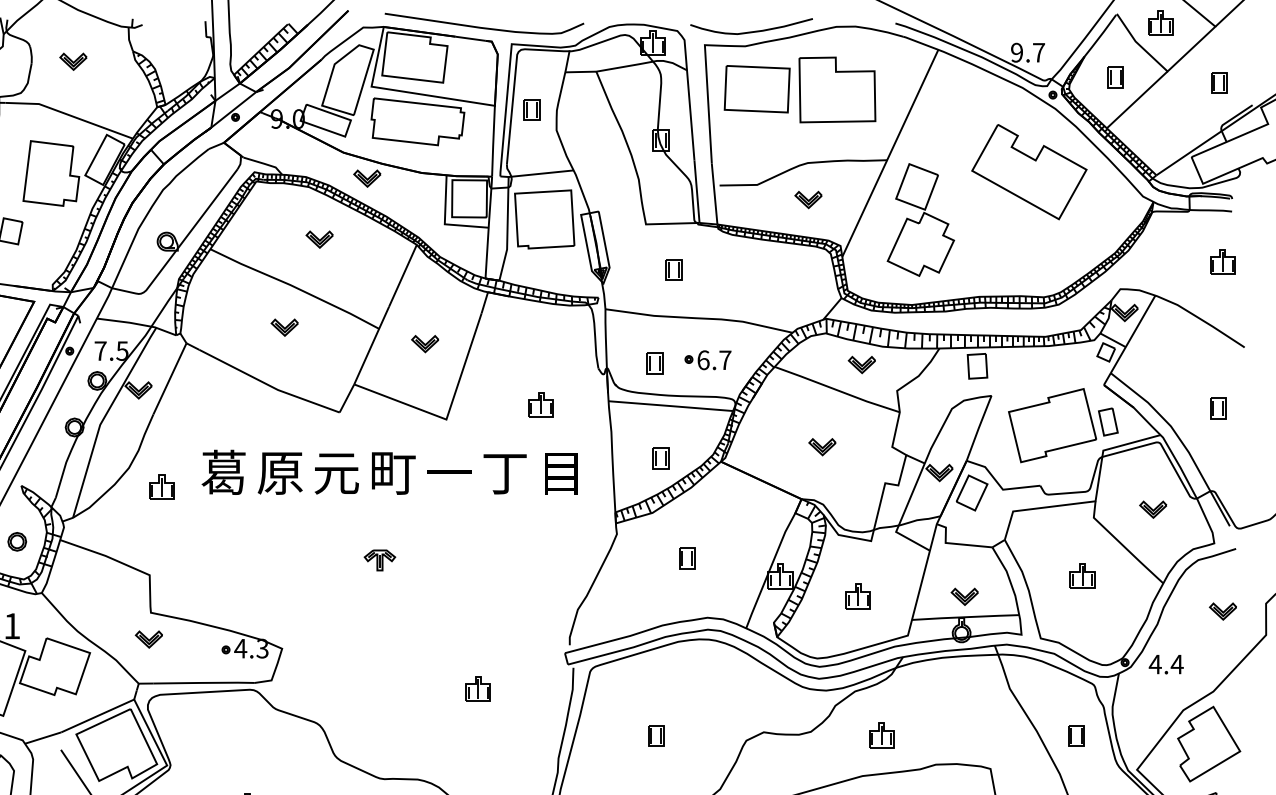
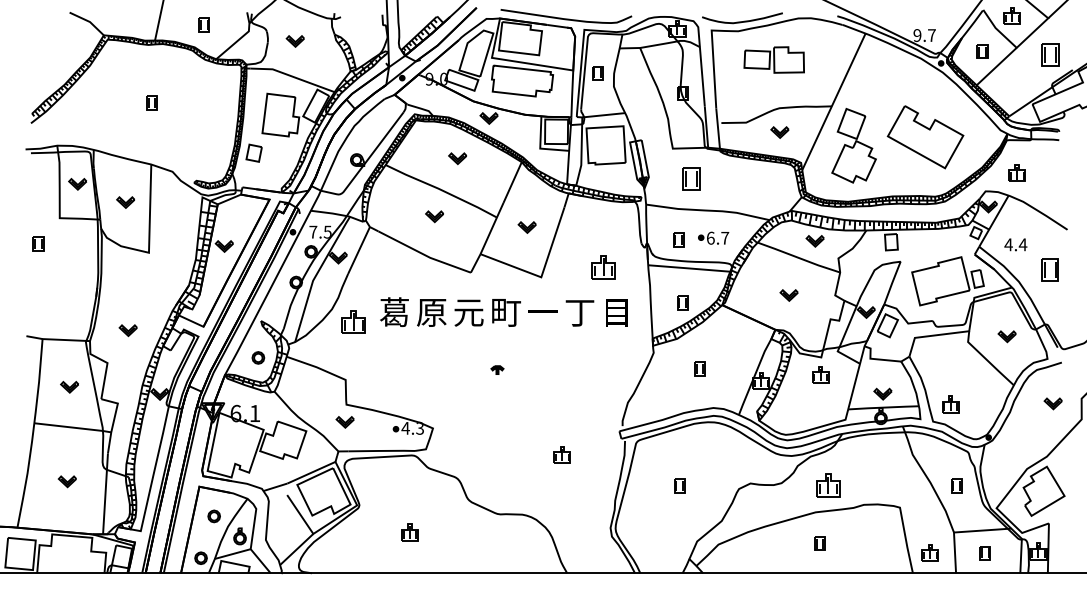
part: (1218, 83) -> (1050, 55), size x1.6
part: (798, 89) -> (773, 59), size x0.6
part: (1029, 172) -> (925, 137), moved
part: (1221, 260) -> (1016, 172), moved
part: (672, 269) -> (690, 178), size x1.6
part: (540, 404) -> (603, 267), size x1.4
part: (1217, 407) -> (1049, 269), size x1.6
part: (161, 486) -> (353, 321), size x1.4
part: (379, 559) -> (497, 369), size x0.6
part: (1082, 576) -> (950, 404), moved
part: (857, 595) -> (820, 374), moved
text: (1165, 664) -> (1015, 244), moved
part: (880, 735) -> (827, 485), size x1.4

